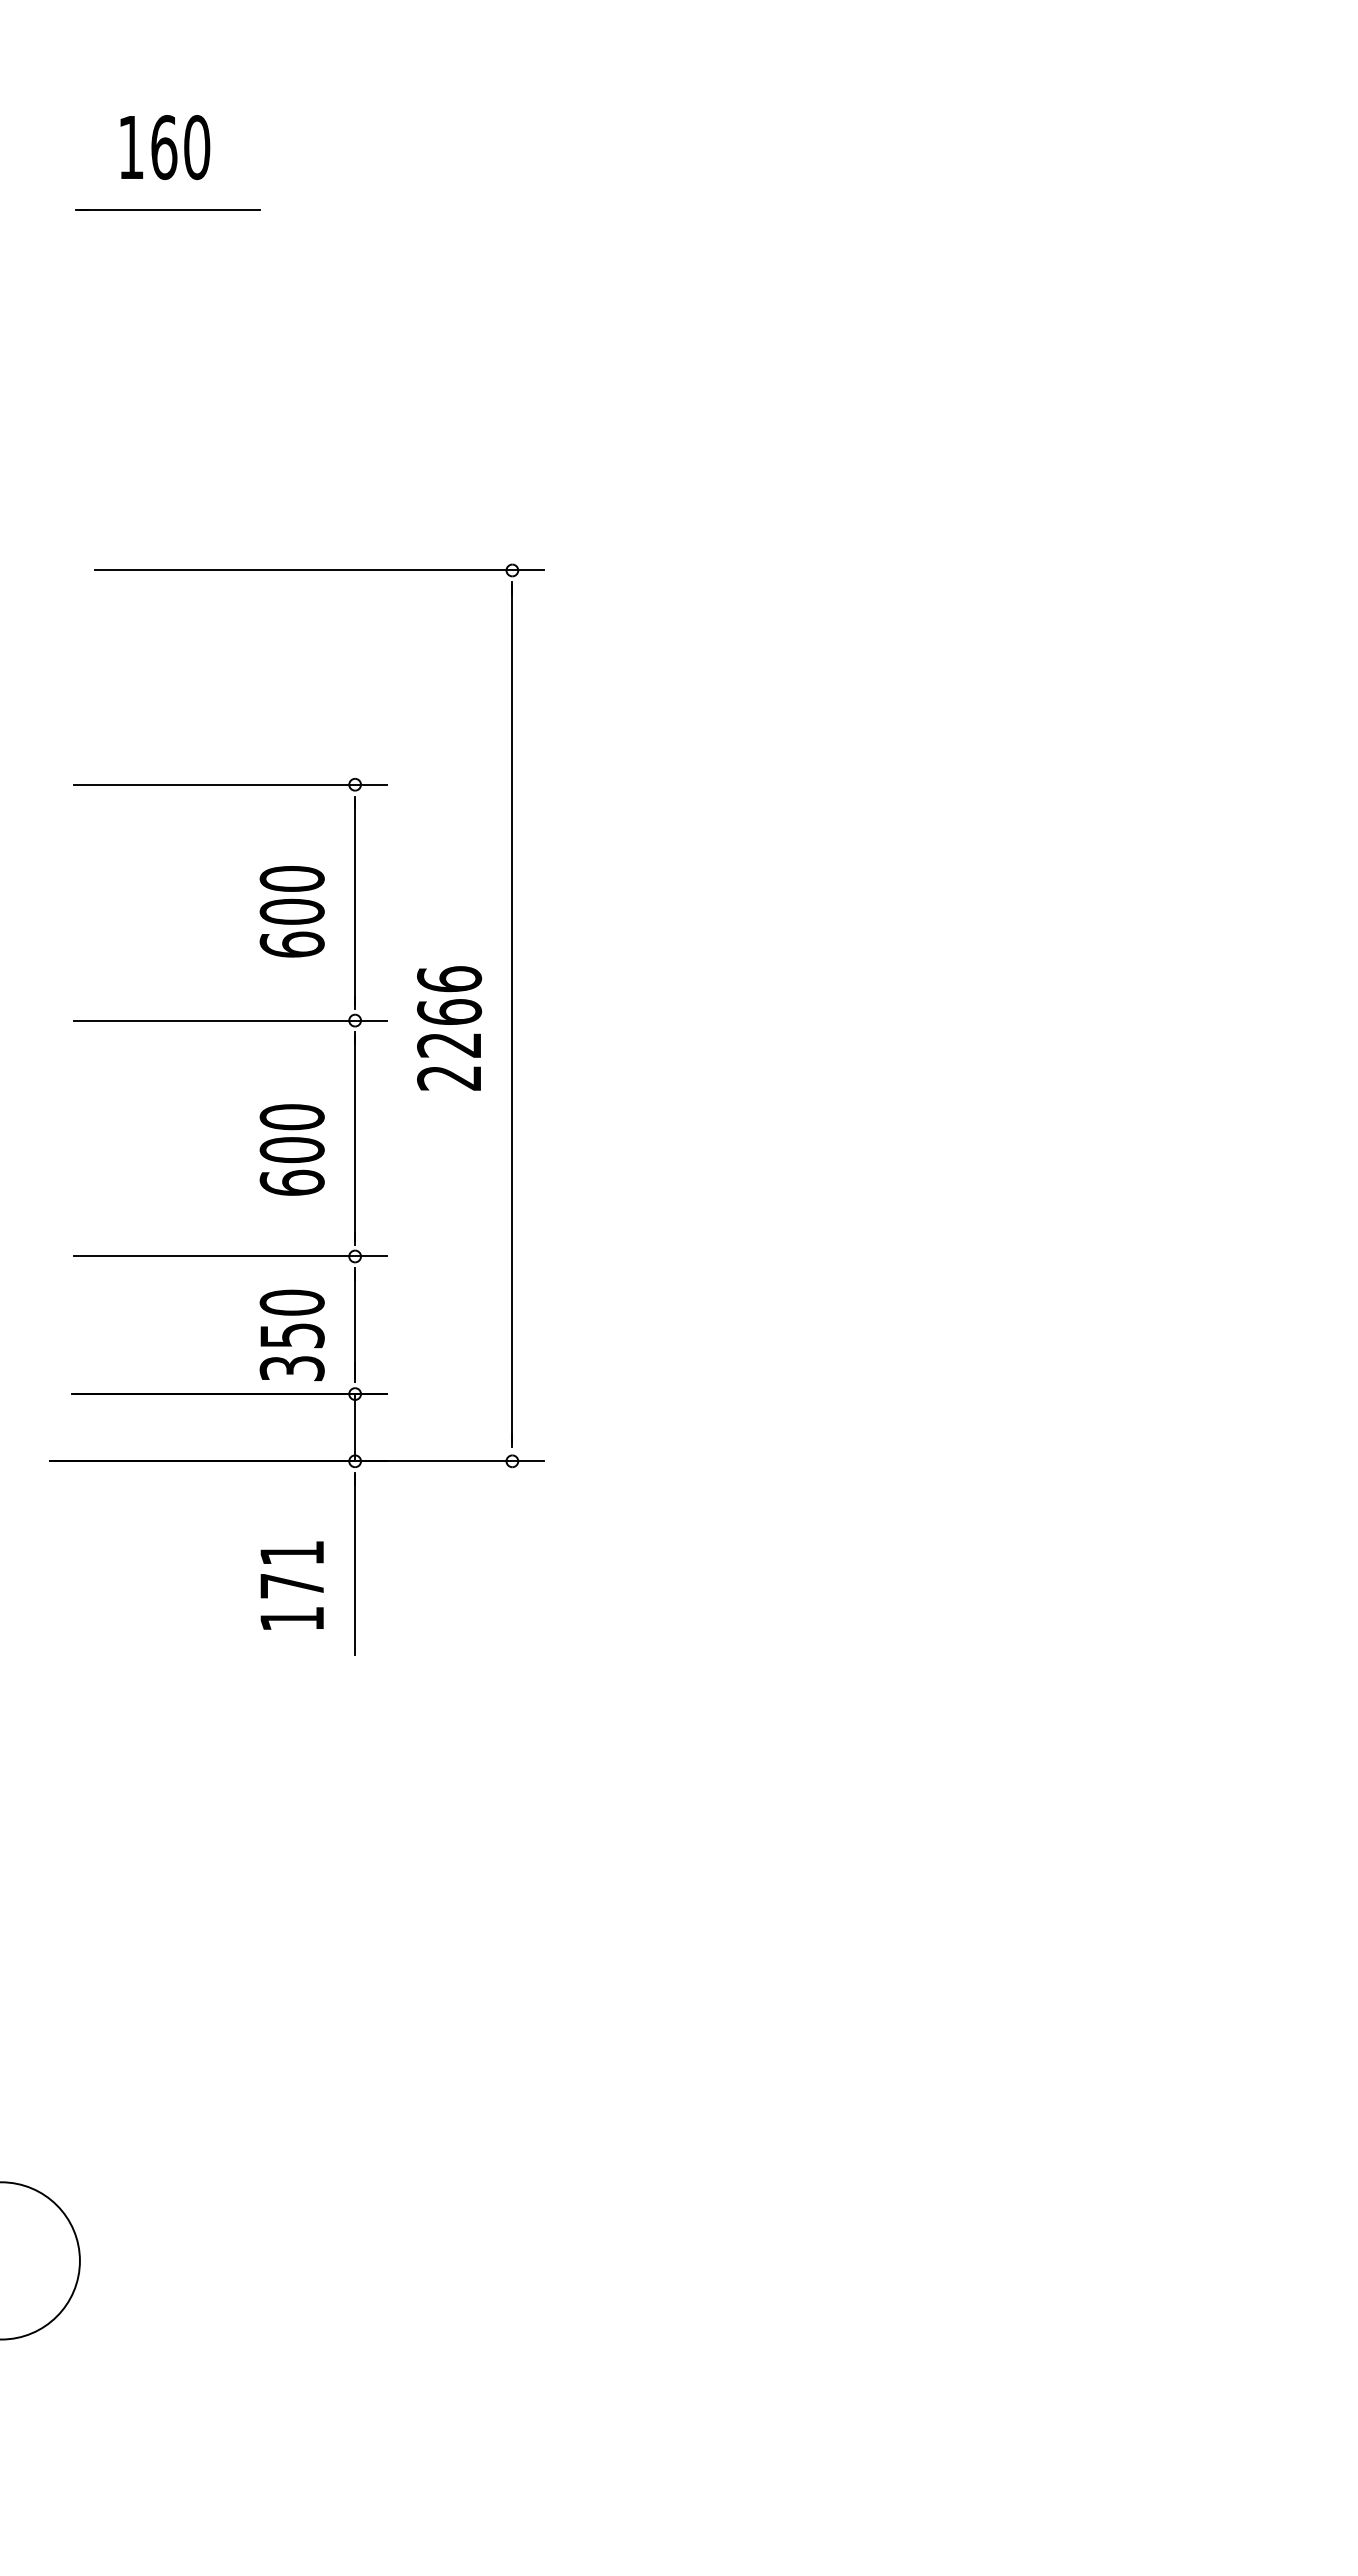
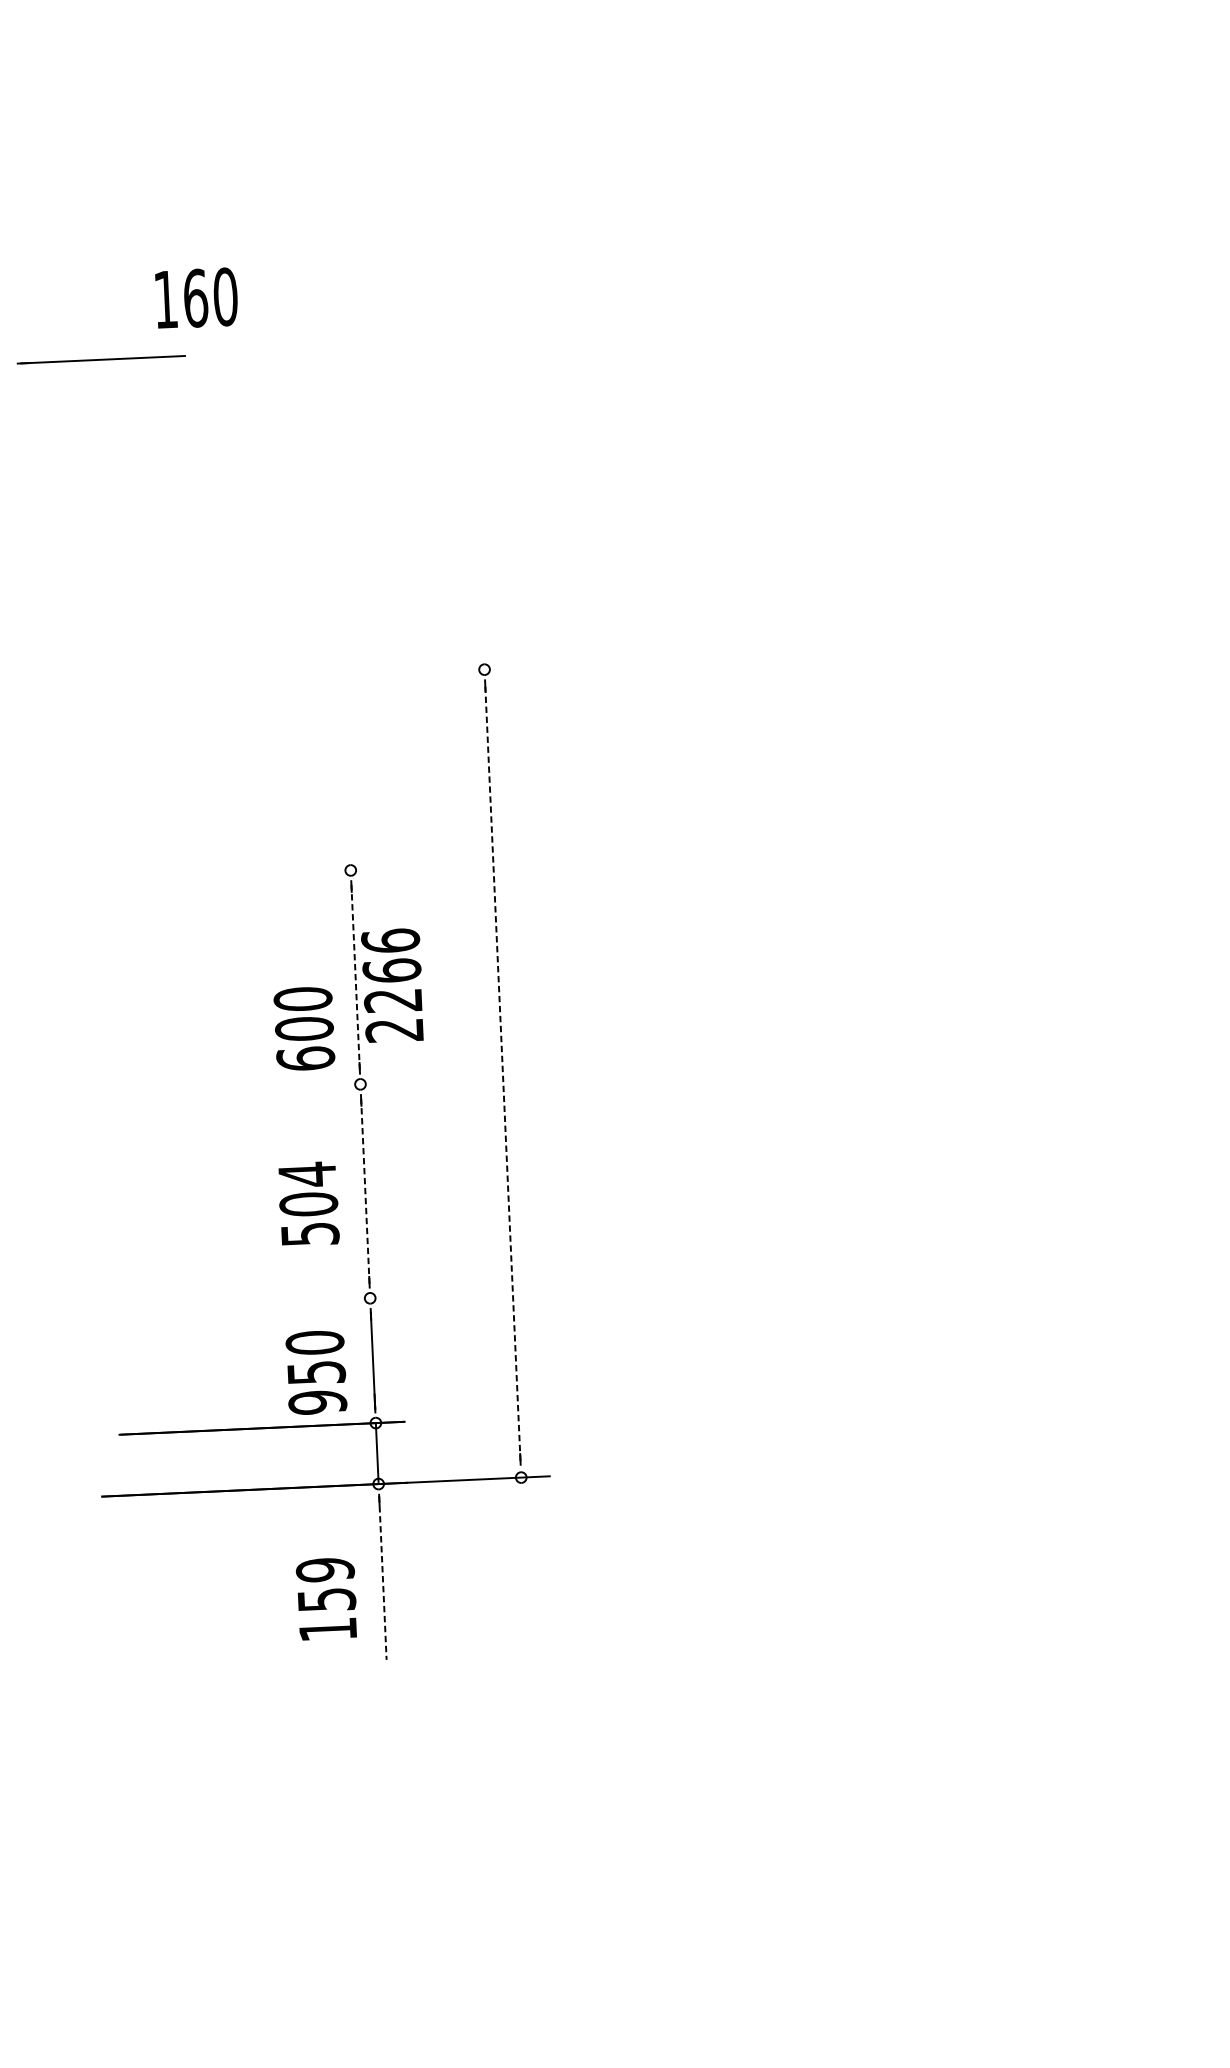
text: (165, 147) -> (196, 298), moved
line: (167, 209) -> (100, 359), moved
line: (318, 570) -> (308, 677), removed
line: (230, 784) -> (237, 875), removed
line: (355, 902) -> (355, 977), solid -> dashed
text: (291, 911) -> (303, 1028), moved
line: (512, 1014) -> (502, 1072), solid -> dashed
line: (230, 1020) -> (247, 1089), removed
text: (449, 1028) -> (392, 985), moved
line: (355, 1138) -> (365, 1191), solid -> dashed
text: (291, 1149) -> (308, 1203), 600 -> 504
line: (230, 1256) -> (257, 1303), removed
text: (291, 1368) -> (317, 1402), 350 -> 950
line: (355, 1565) -> (383, 1578), solid -> dashed
text: (291, 1569) -> (325, 1584), 171 -> 159

